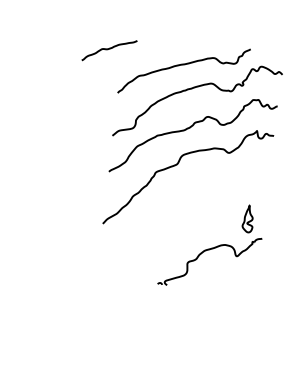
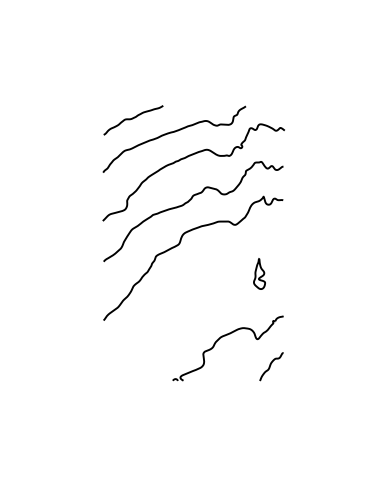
curve: (109, 49) -> (133, 119), moved
part: (248, 218) -> (259, 273), moved
curve: (246, 280) -> (271, 365), added

